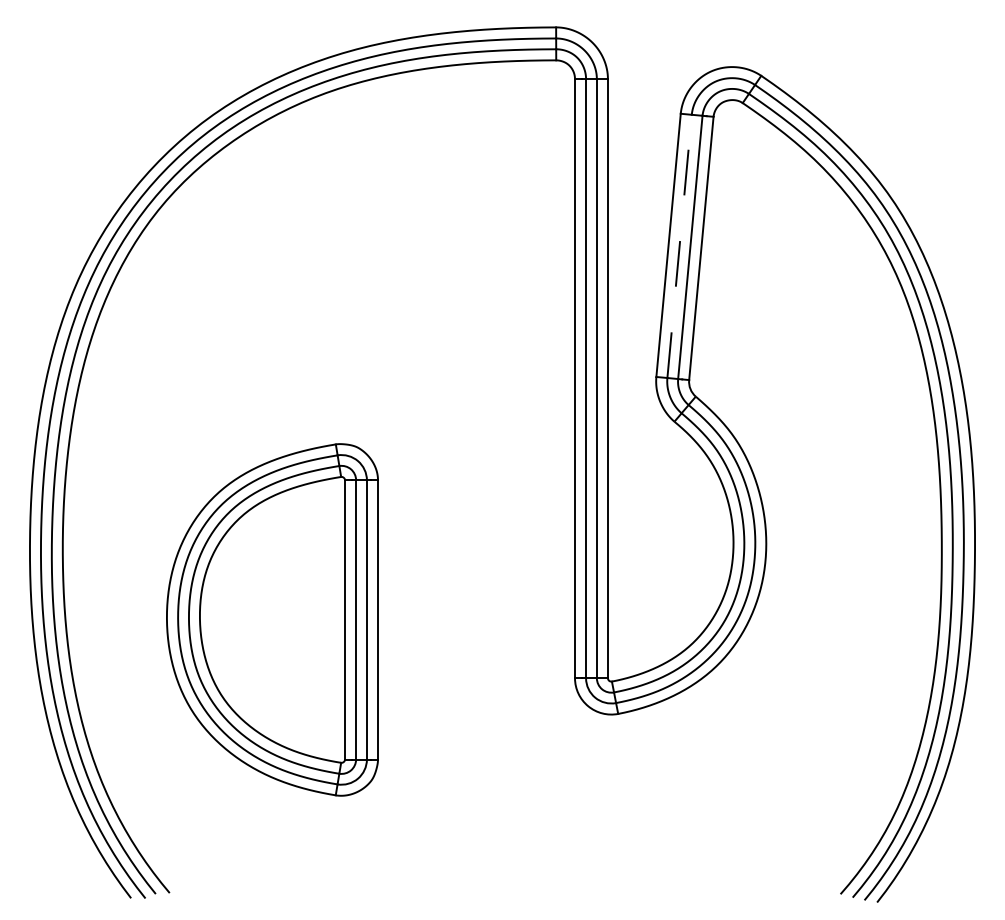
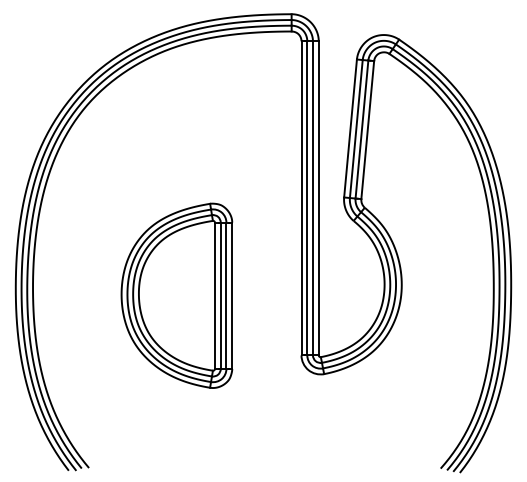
line: (679, 245) -> (356, 128), dashed -> solid
part: (271, 619) -> (176, 295), moved

